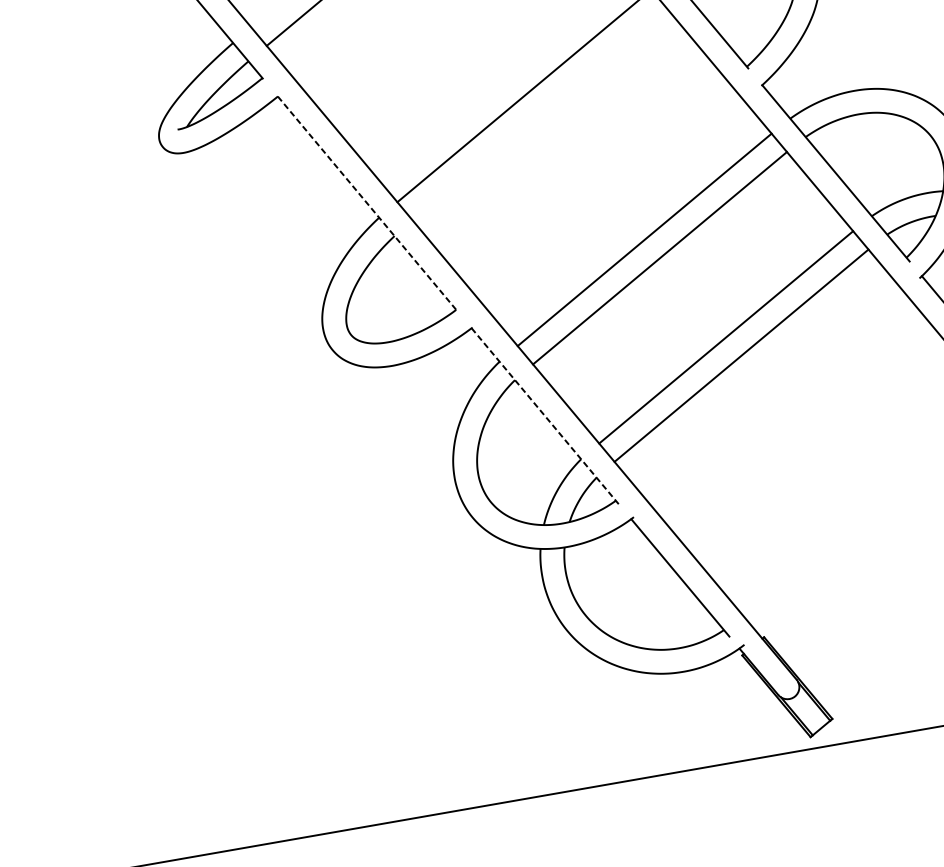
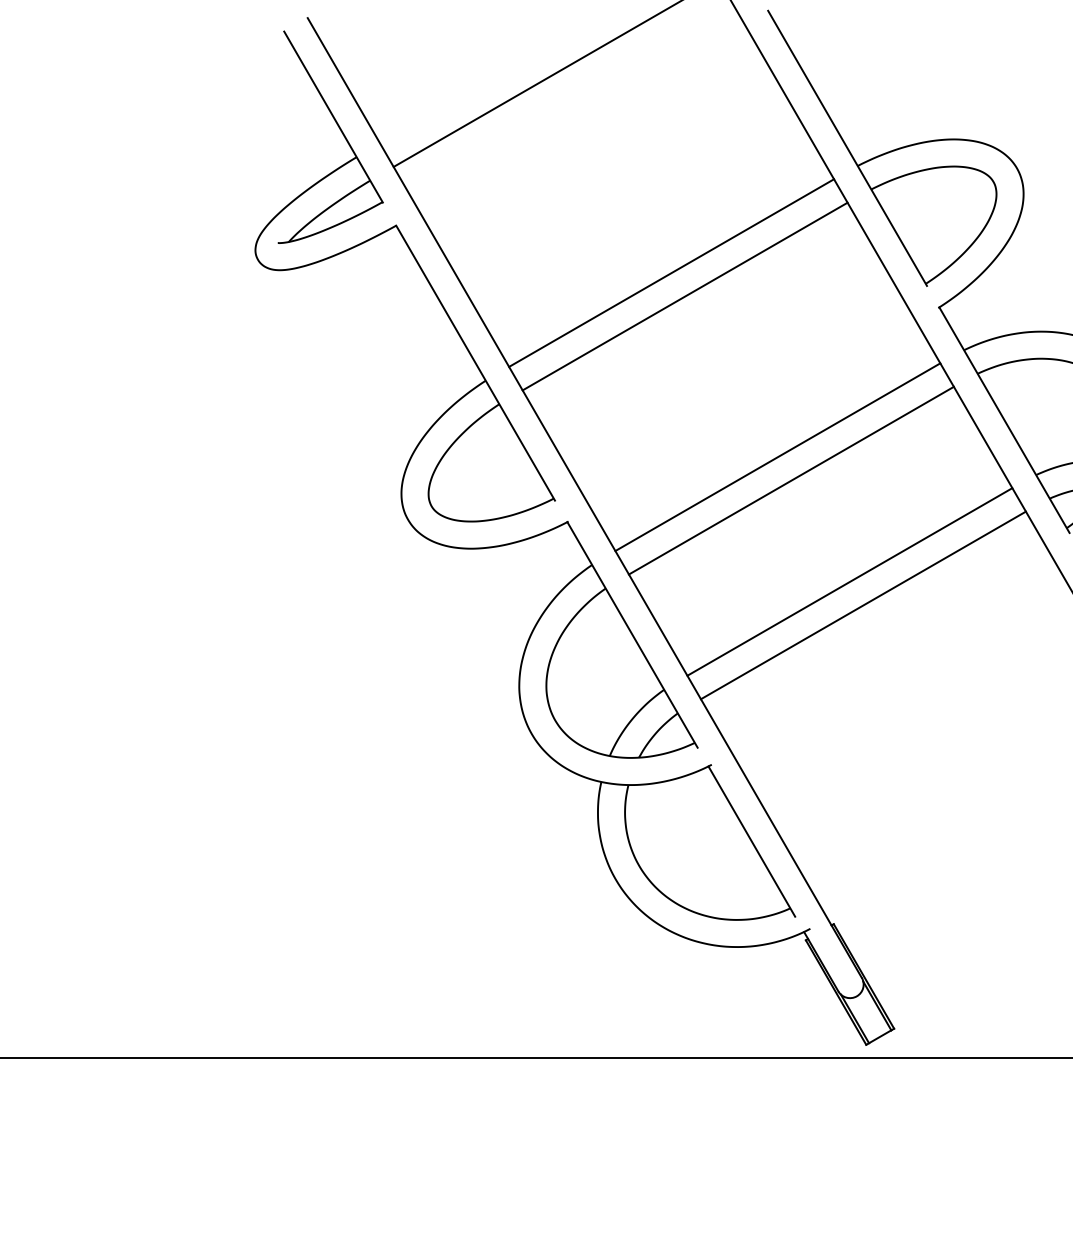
line: (539, 114) -> (684, 296), added
line: (367, 204) -> (475, 363), dashed -> solid
line: (545, 416) -> (632, 635), dashed -> solid

